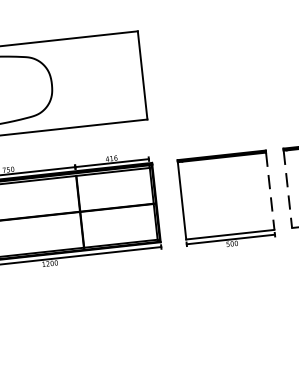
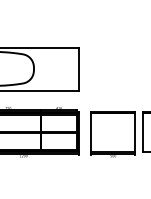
line: (288, 189) -> (143, 132), dashed -> solid
line: (270, 191) -> (134, 132), dashed -> solid

